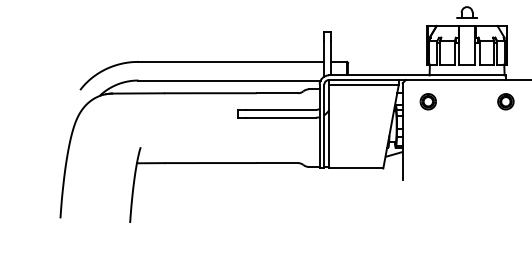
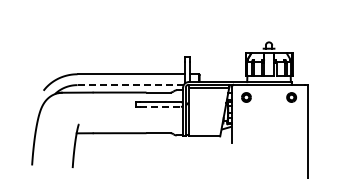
line: (231, 81) -> (131, 85), solid -> dashed
line: (282, 117) -> (161, 106), solid -> dashed

